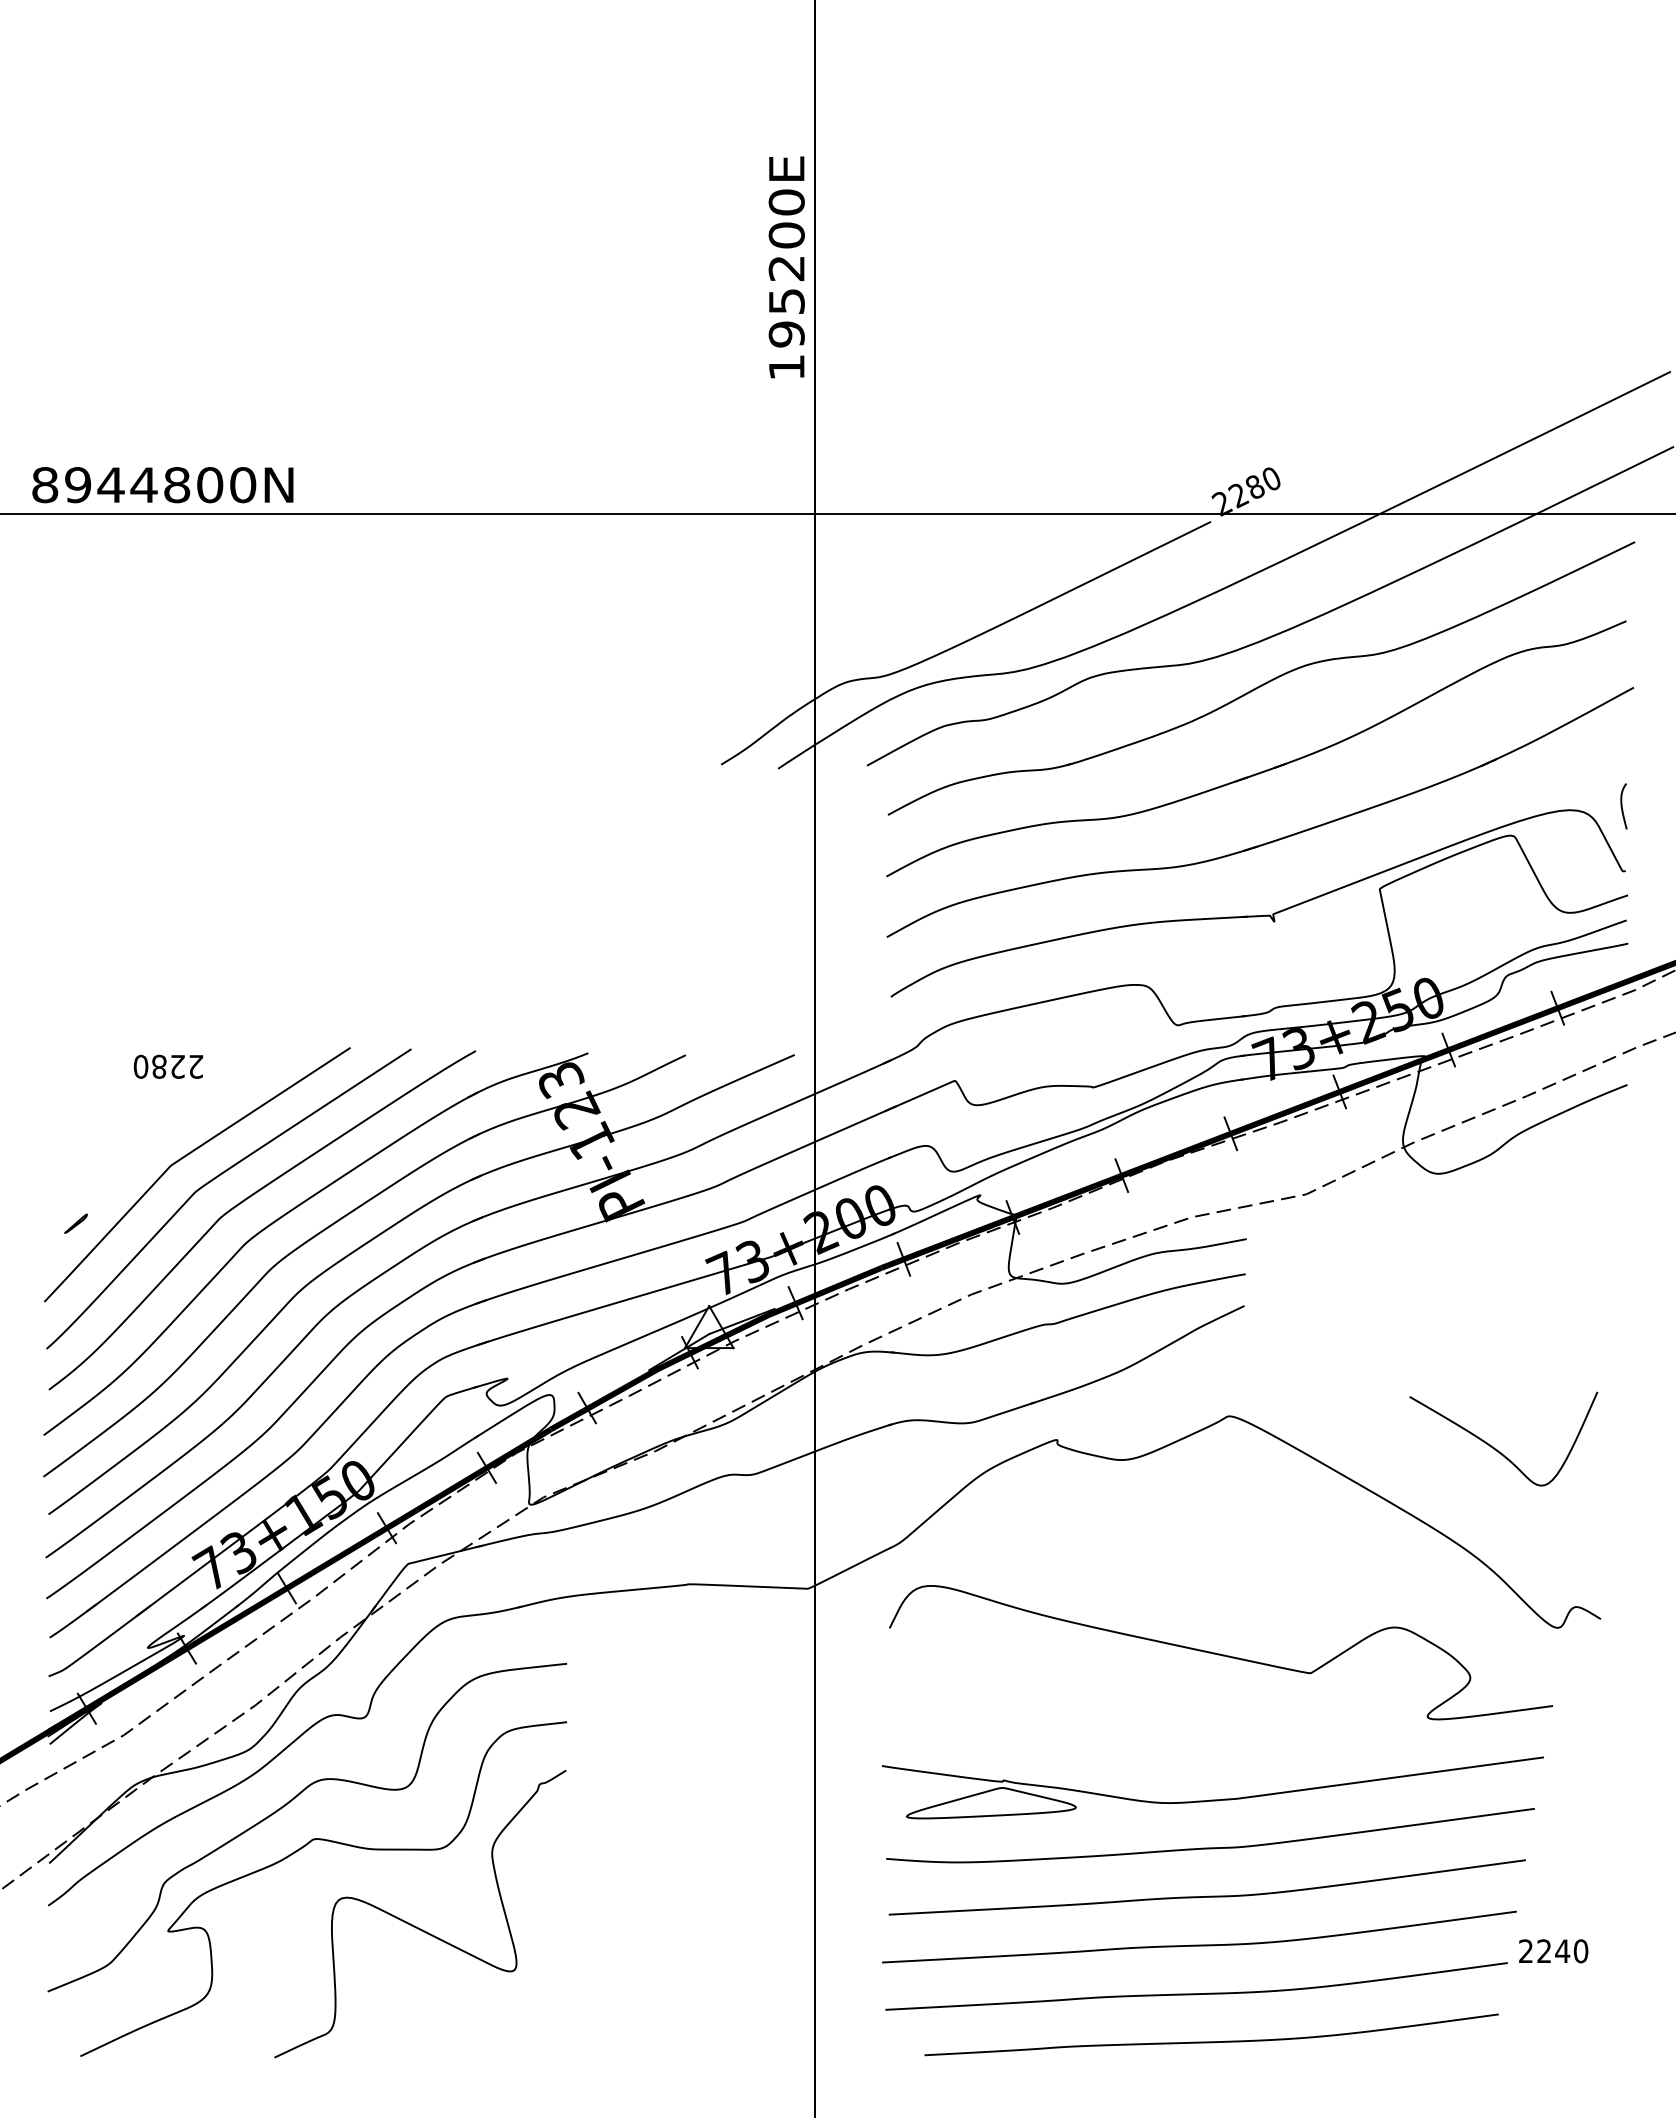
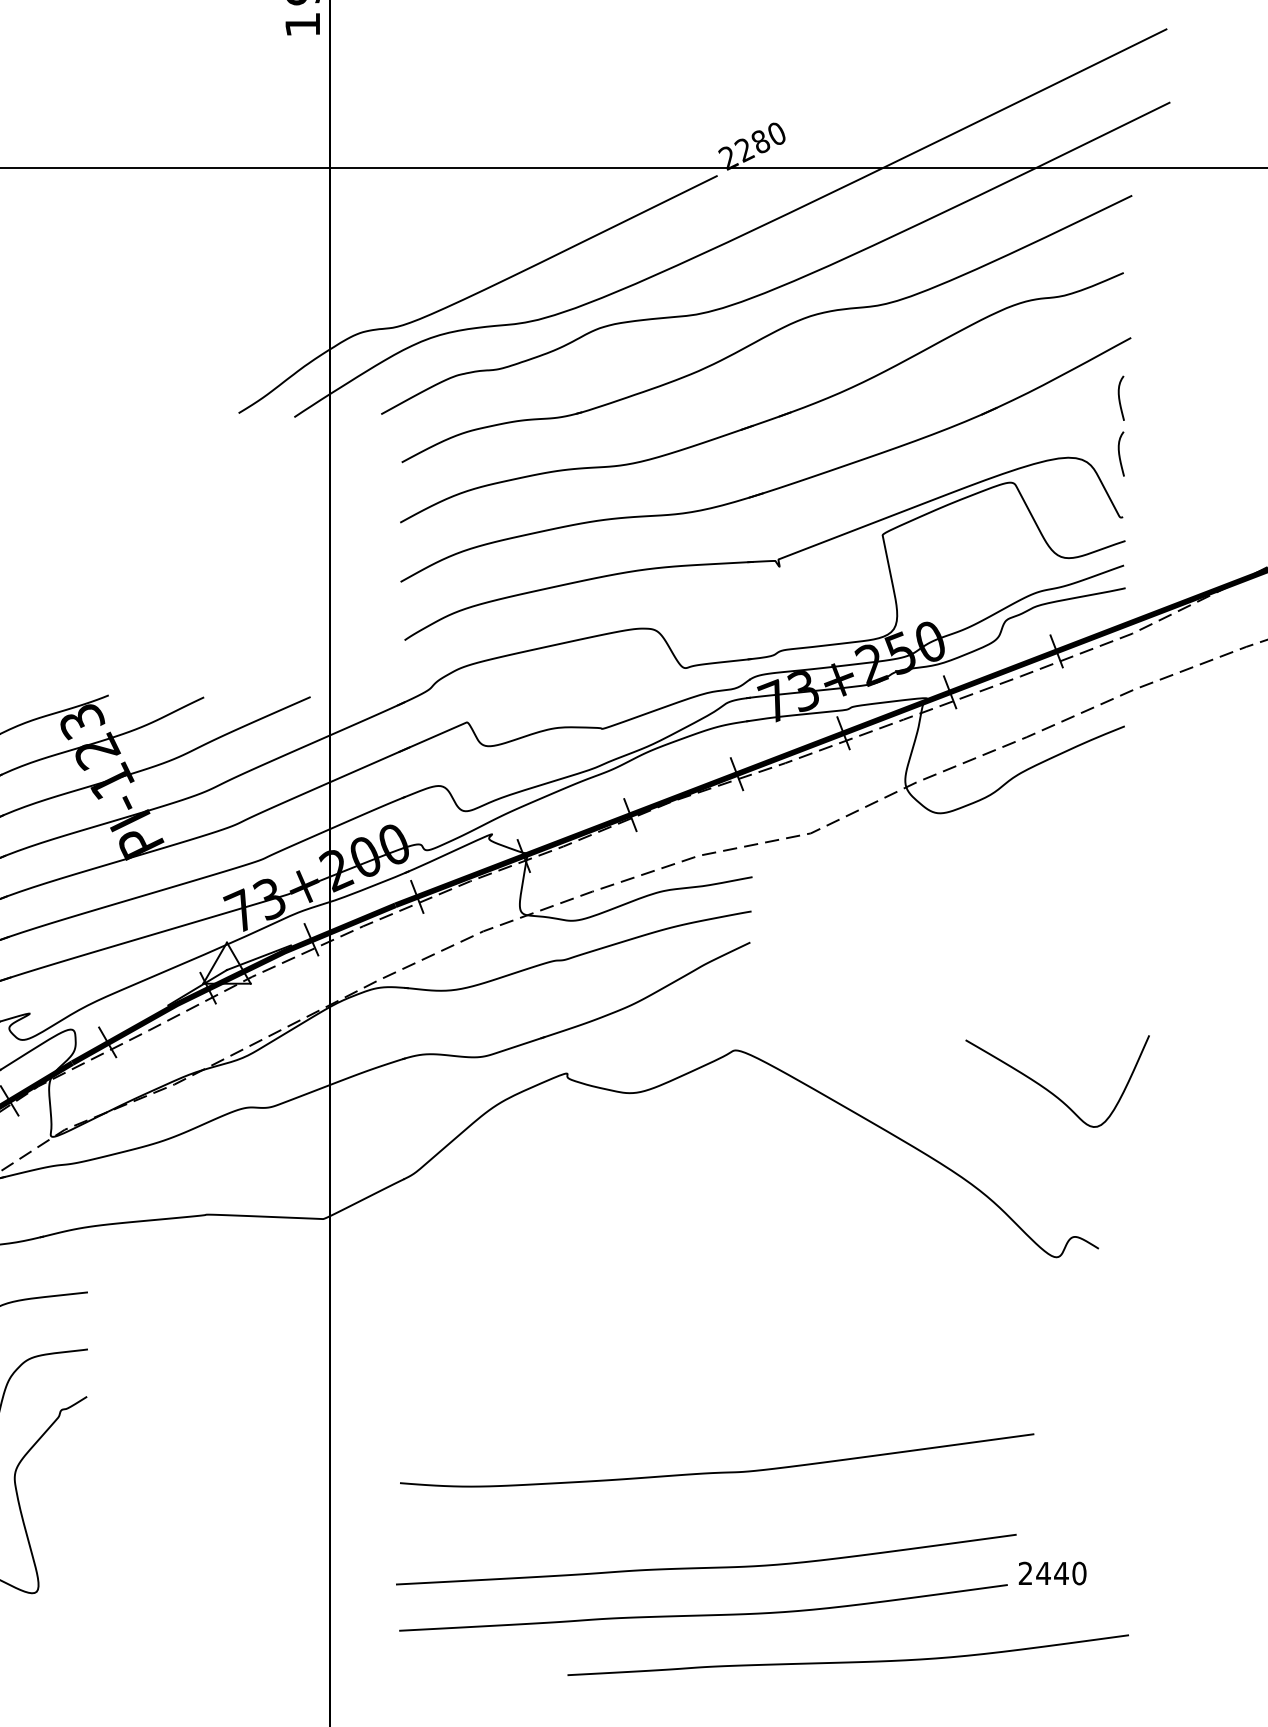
curve: (1622, 749) -> (1119, 398), added
curve: (1497, 1449) -> (1051, 1091), moved
curve: (1220, 1653) -> (726, 1282), removed
part: (1212, 1799) -> (719, 1425), removed
curve: (1208, 1895) -> (715, 1518), removed
text: (1543, 1950) -> (1042, 1572), 2240 -> 2440
curve: (1211, 2041) -> (848, 1661), moved

